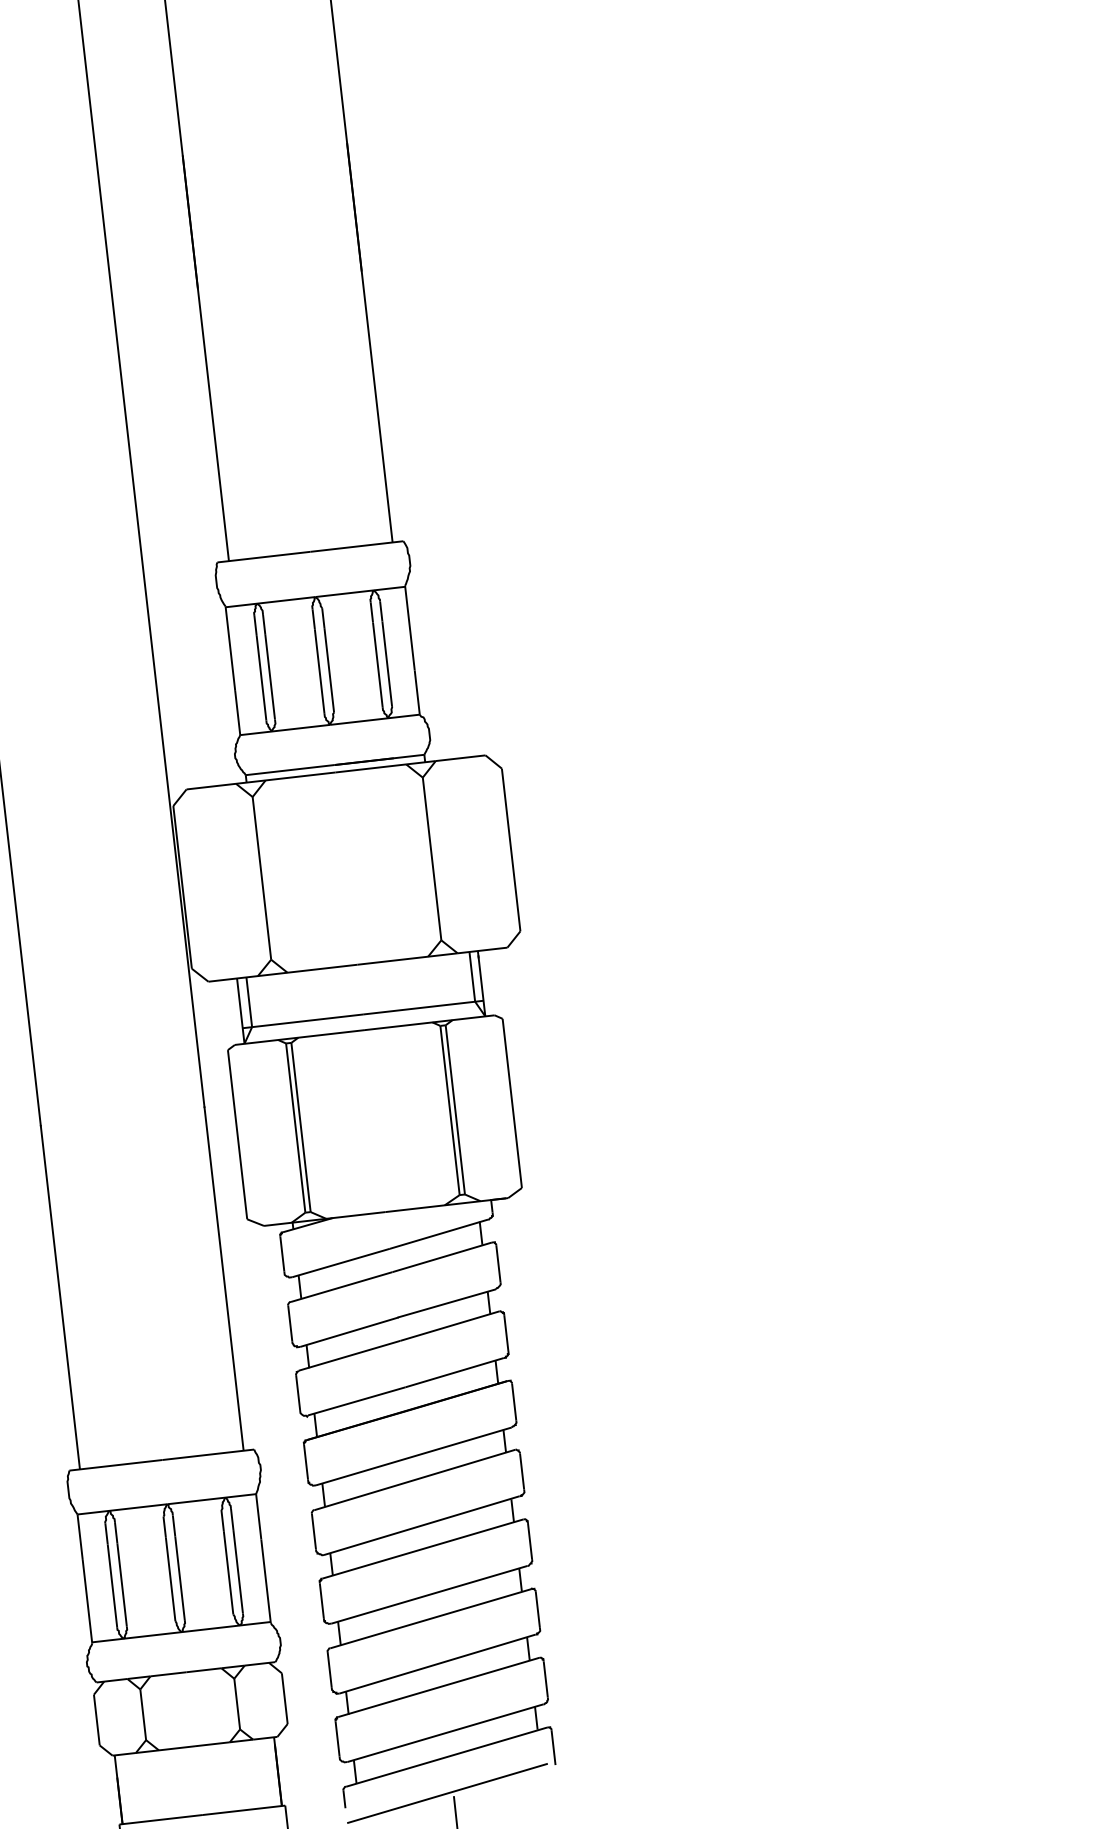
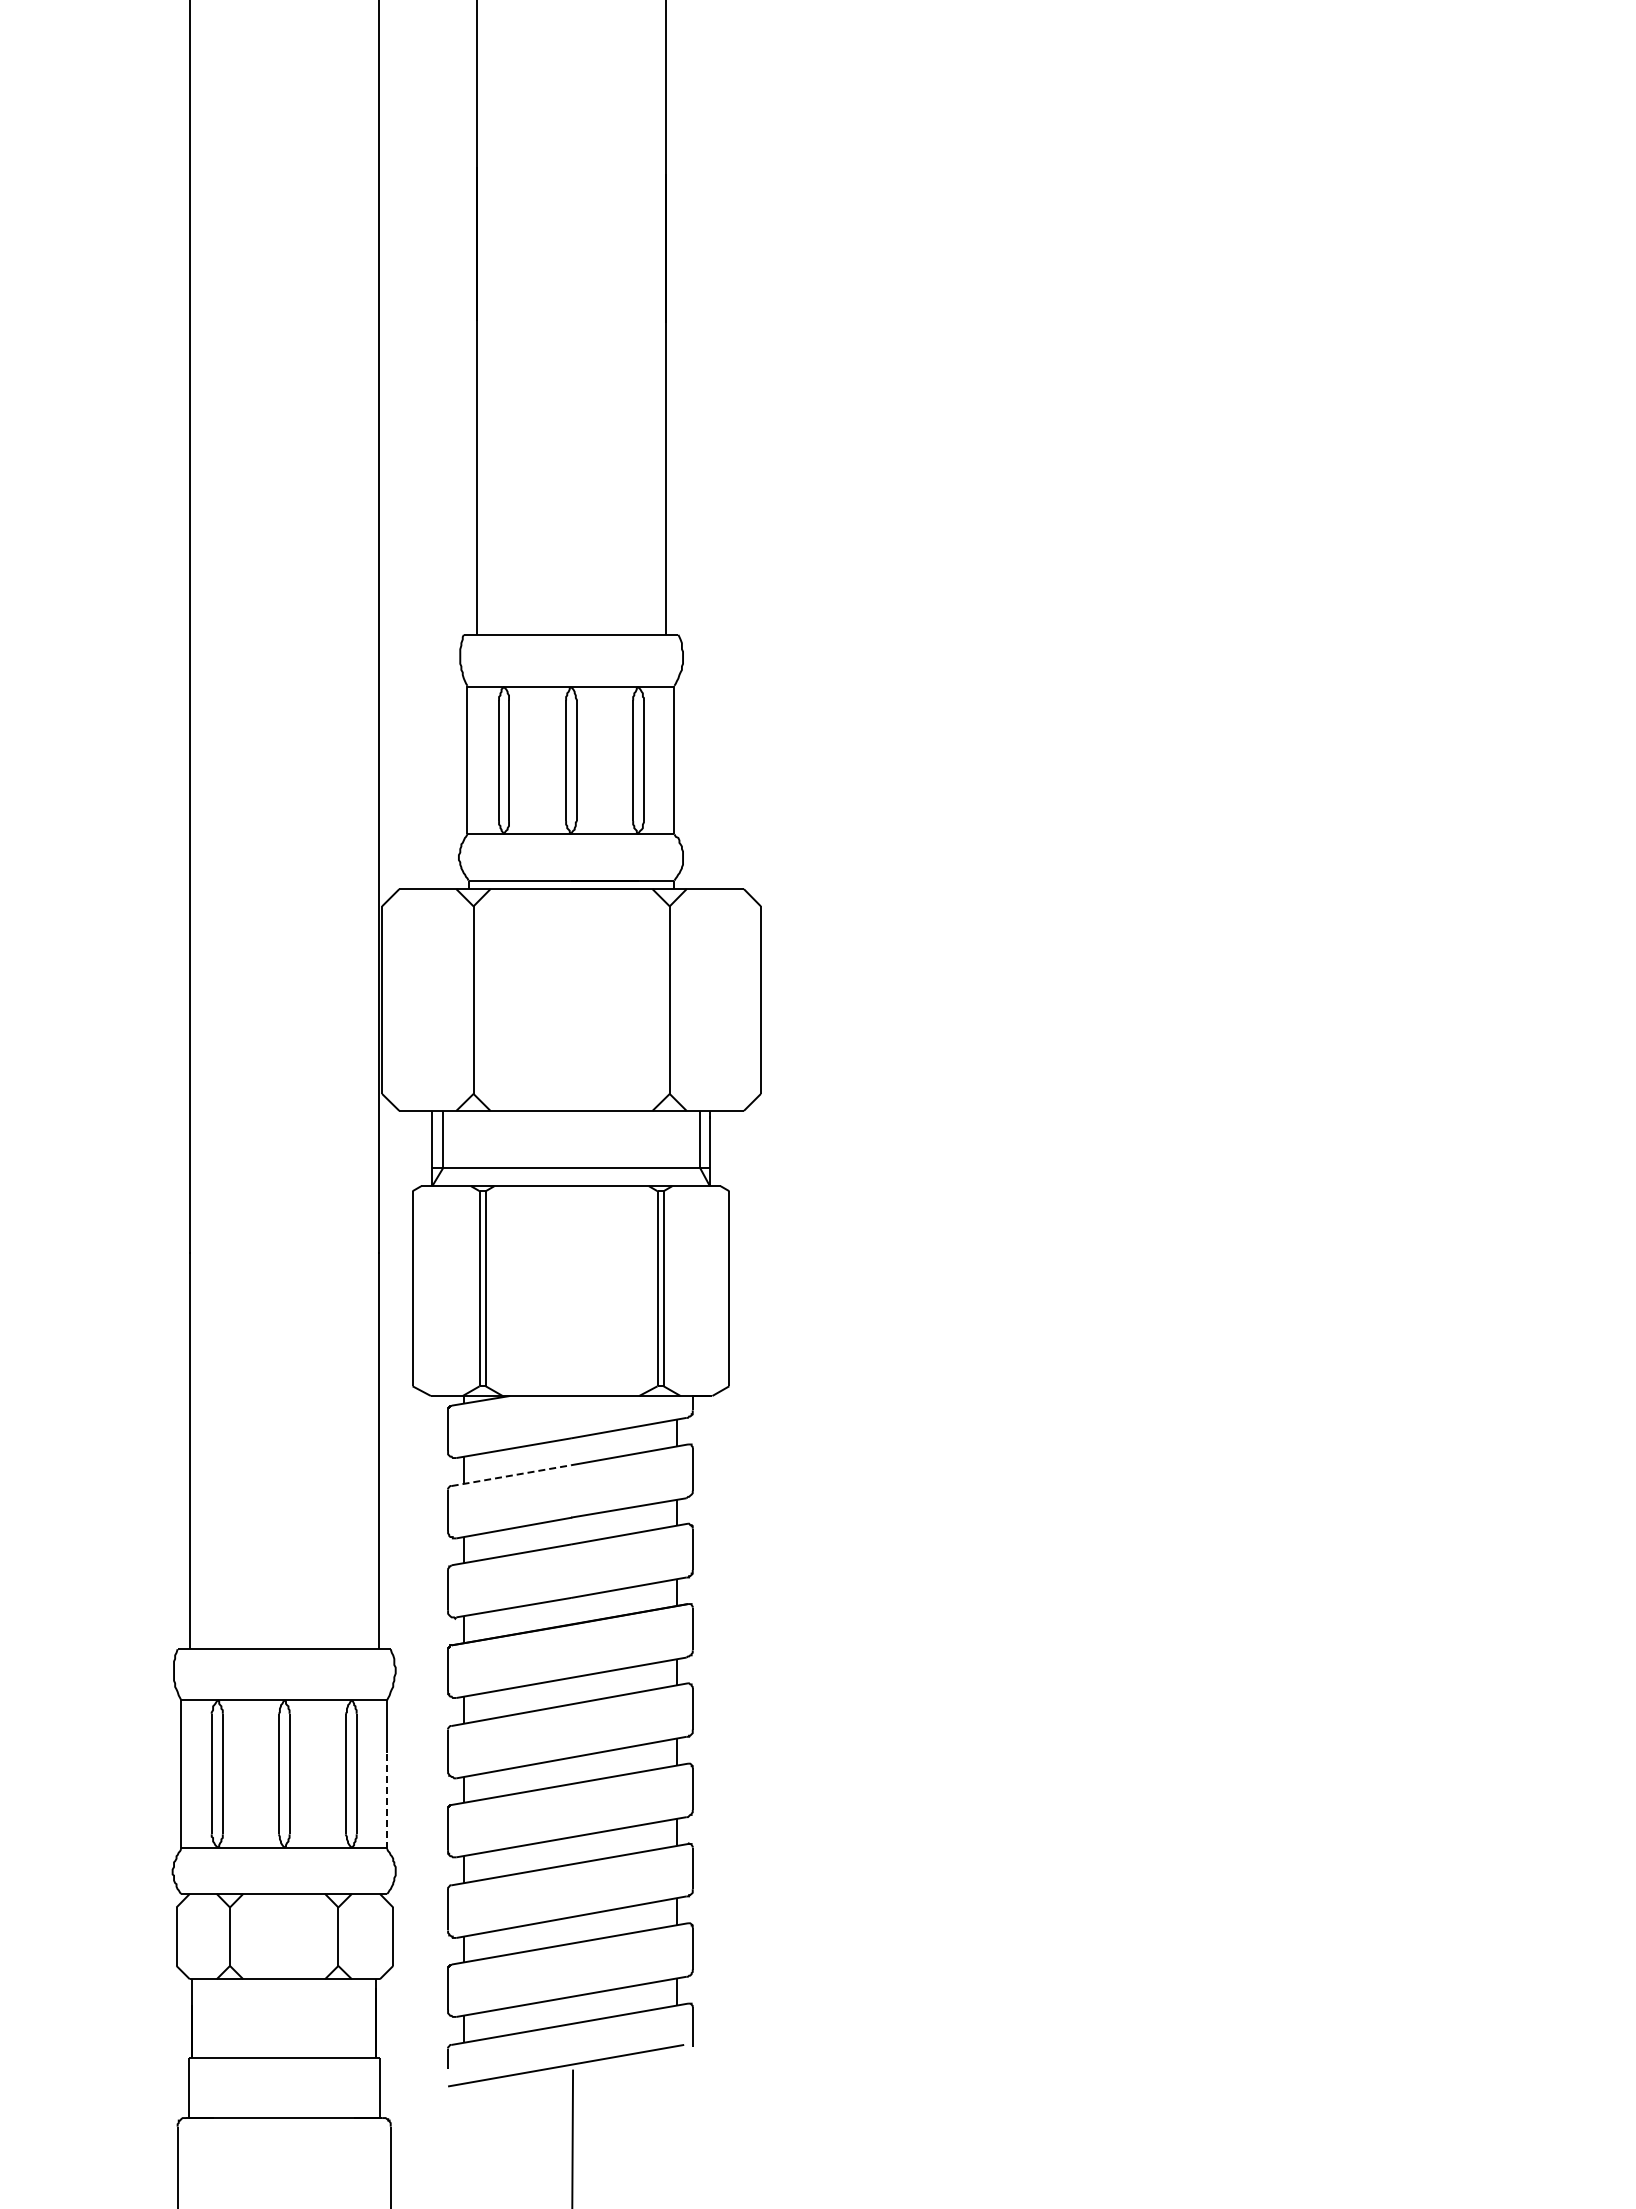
line: (341, 1286) -> (511, 1475), solid -> dashed
line: (266, 1581) -> (387, 1800), solid -> dashed

